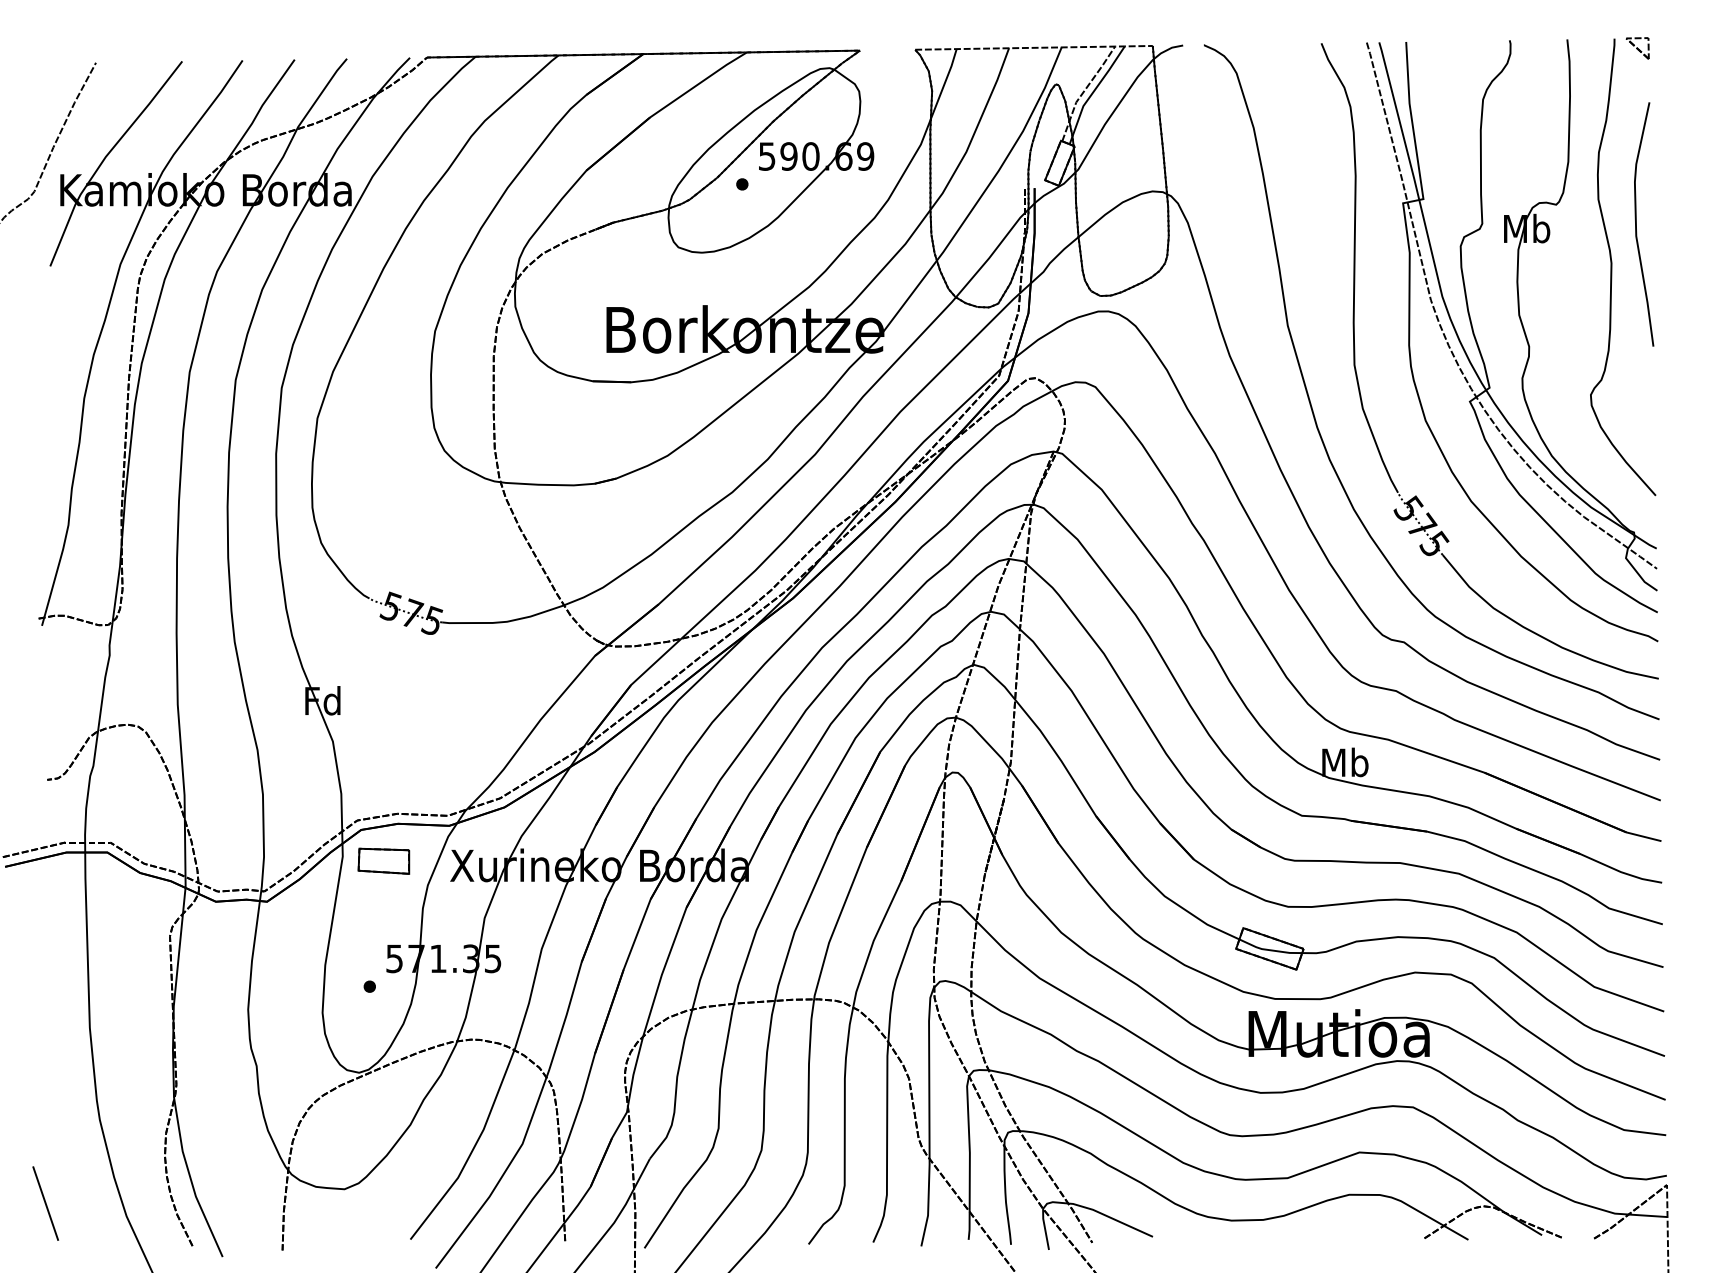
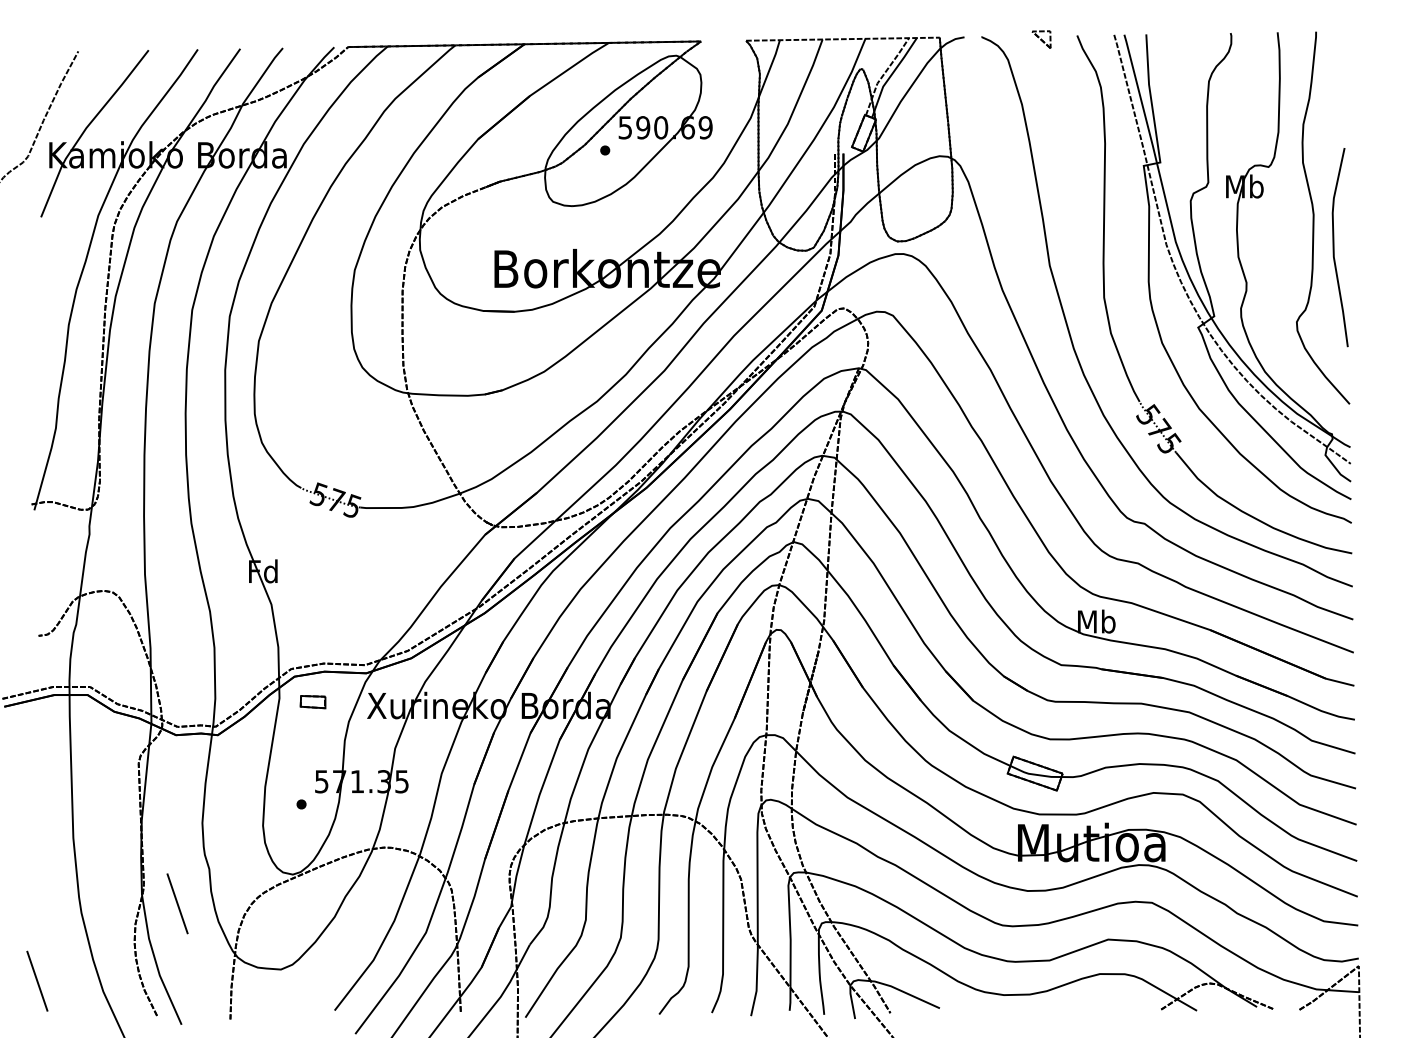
part: (1637, 48) -> (1041, 39), moved
curve: (1636, 224) -> (1334, 247), moved
part: (383, 860) -> (312, 701), size x0.6
line: (217, 1108) -> (177, 903), added

